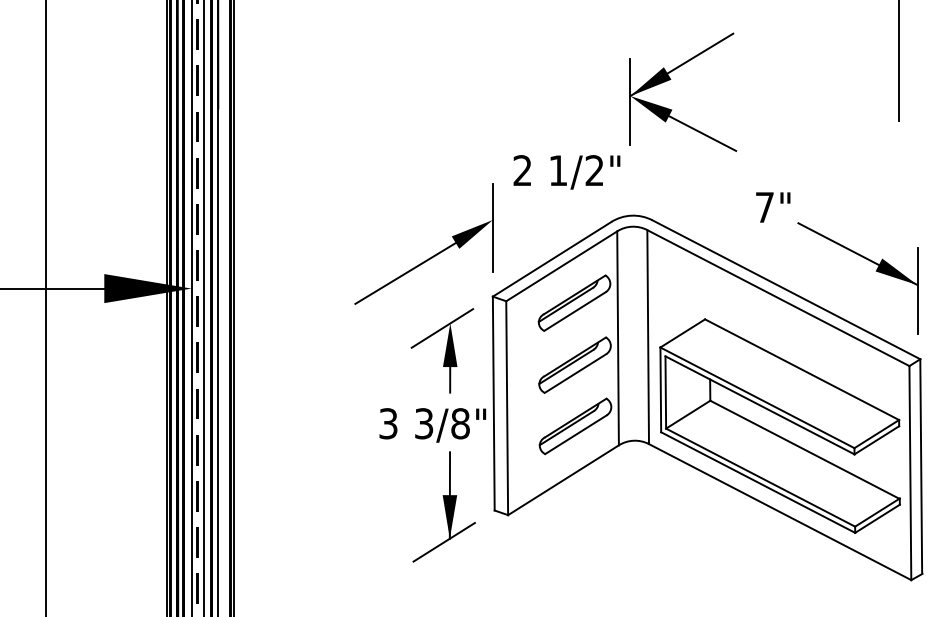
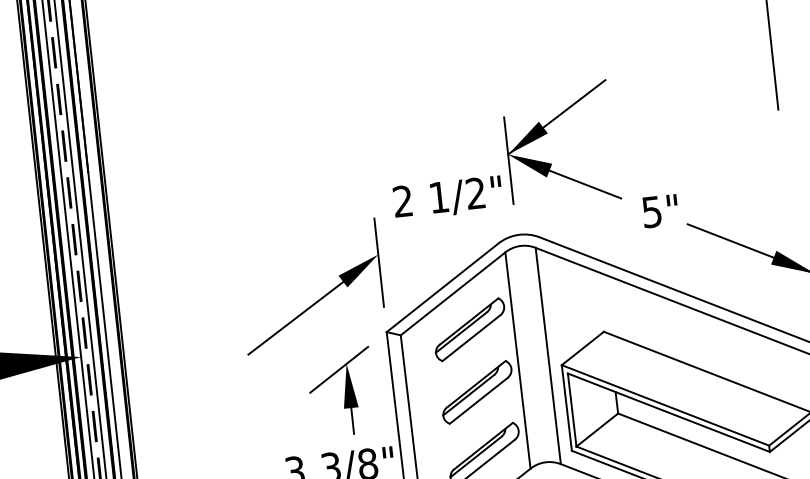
part: (671, 79) -> (547, 133), moved
text: (764, 207) -> (651, 212), 7" -> 5"

